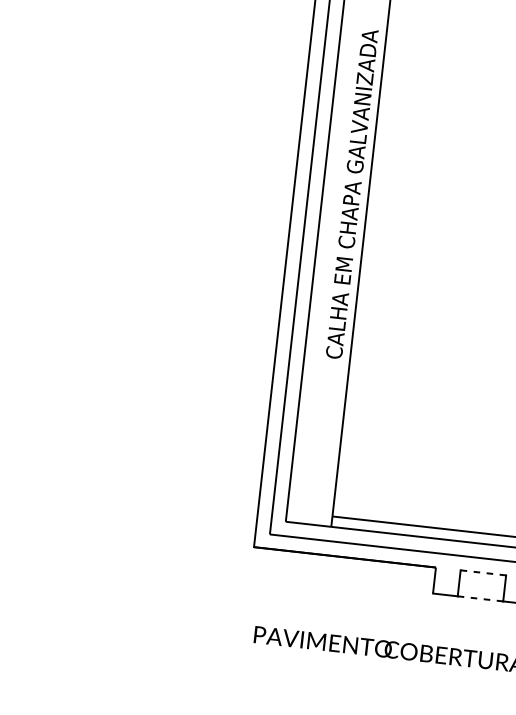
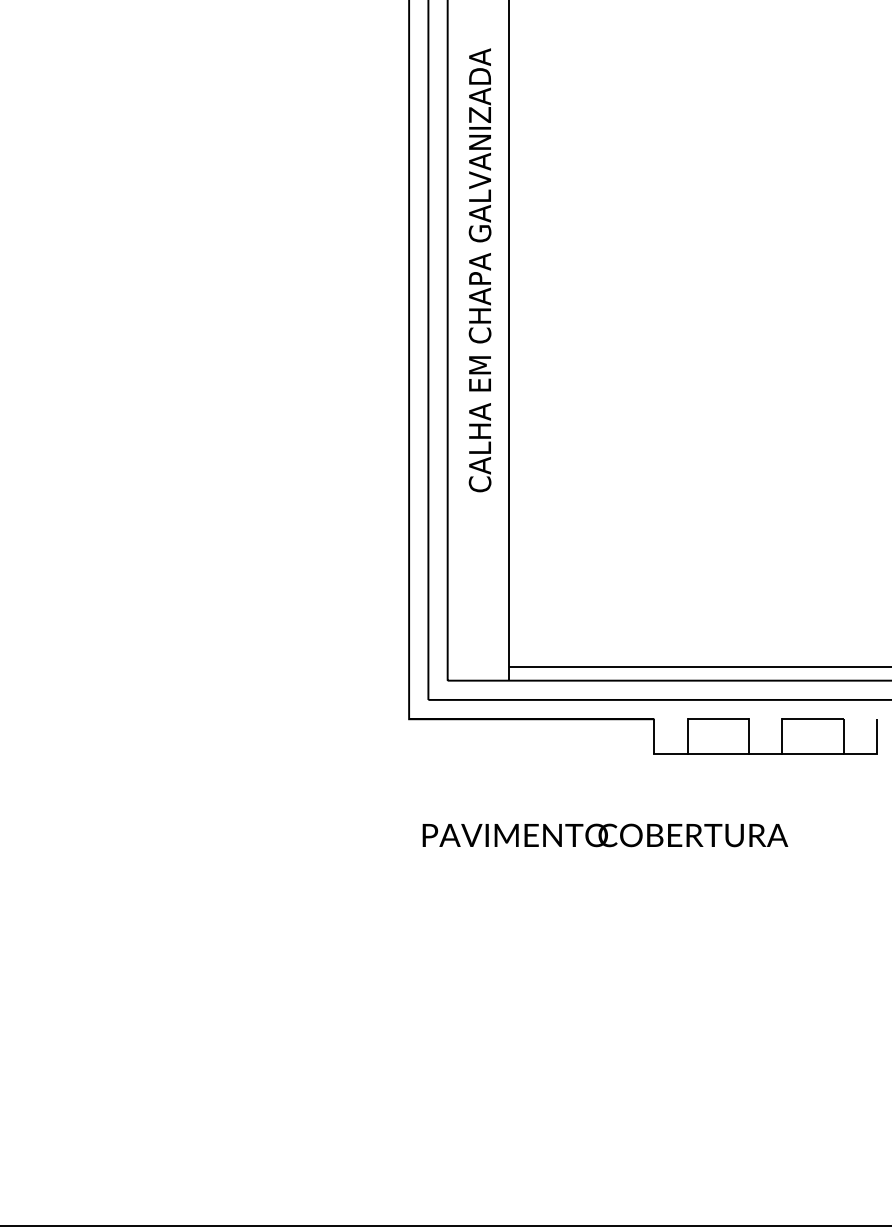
text: (351, 194) -> (479, 270), moved
line: (483, 573) -> (718, 719), dashed -> solid
line: (480, 599) -> (718, 754), dashed -> solid

